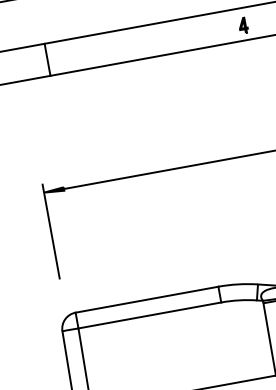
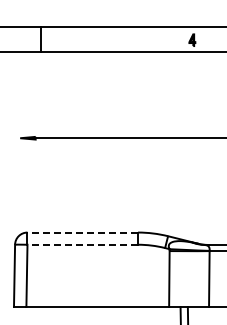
line: (51, 231) -> (20, 168), removed
line: (146, 299) -> (82, 232), solid -> dashed
line: (149, 315) -> (82, 244), solid -> dashed

